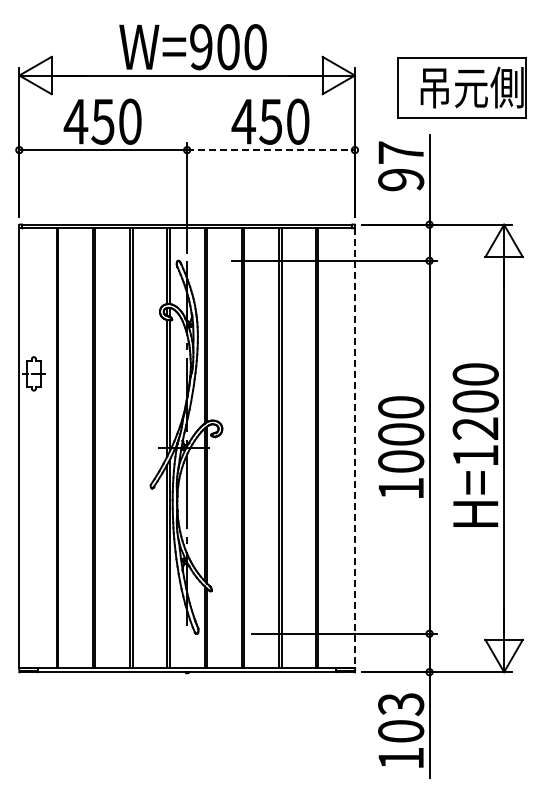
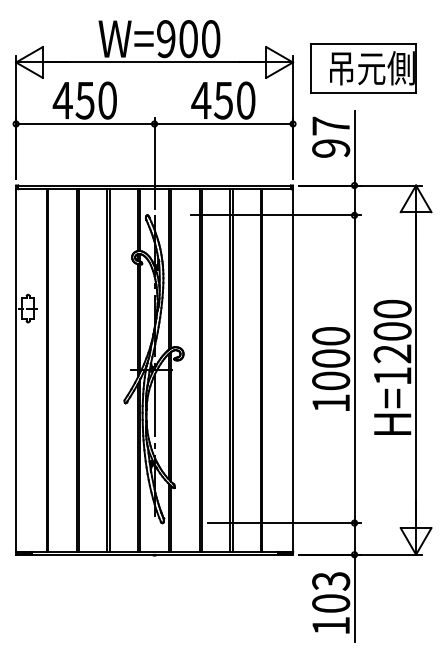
part: (461, 87) -> (363, 68), moved
line: (271, 150) -> (224, 124), dashed -> solid
line: (354, 448) -> (292, 370), dashed -> solid

